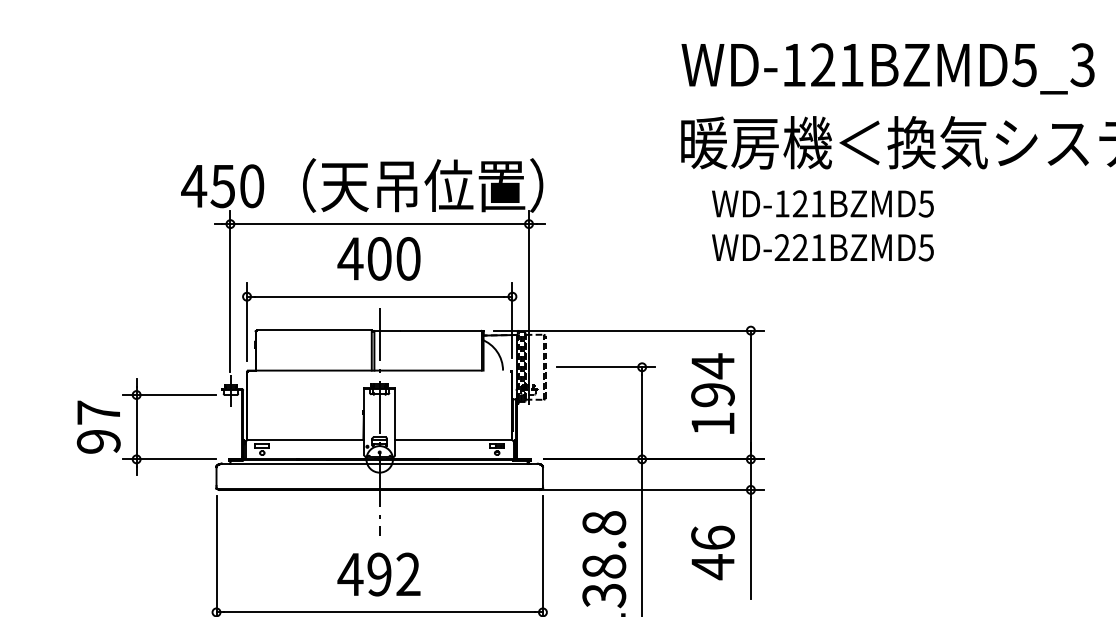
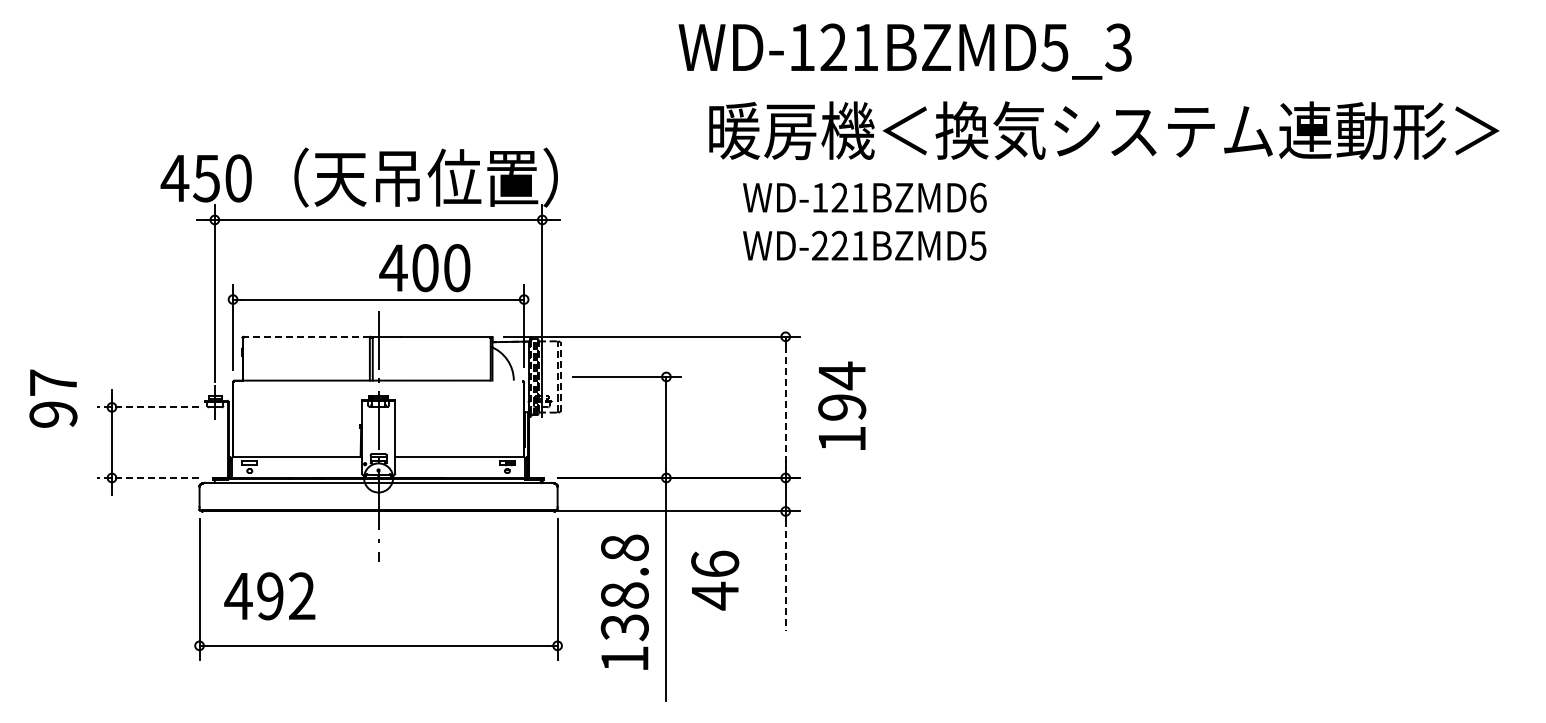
text: (887, 68) -> (904, 51), moved
text: (925, 203) -> (977, 197), WD-121BZMD5 -> WD-121BZMD6
text: (378, 259) -> (424, 268), moved
line: (314, 330) -> (306, 336), solid -> dashed
text: (713, 393) -> (842, 405), moved
line: (169, 395) -> (147, 407), solid -> dashed
line: (750, 395) -> (785, 407), solid -> dashed
text: (98, 427) -> (53, 398), moved
line: (169, 458) -> (148, 477), solid -> dashed
line: (750, 549) -> (785, 576), solid -> dashed
text: (713, 552) -> (715, 580), moved
text: (378, 574) -> (269, 596), moved

